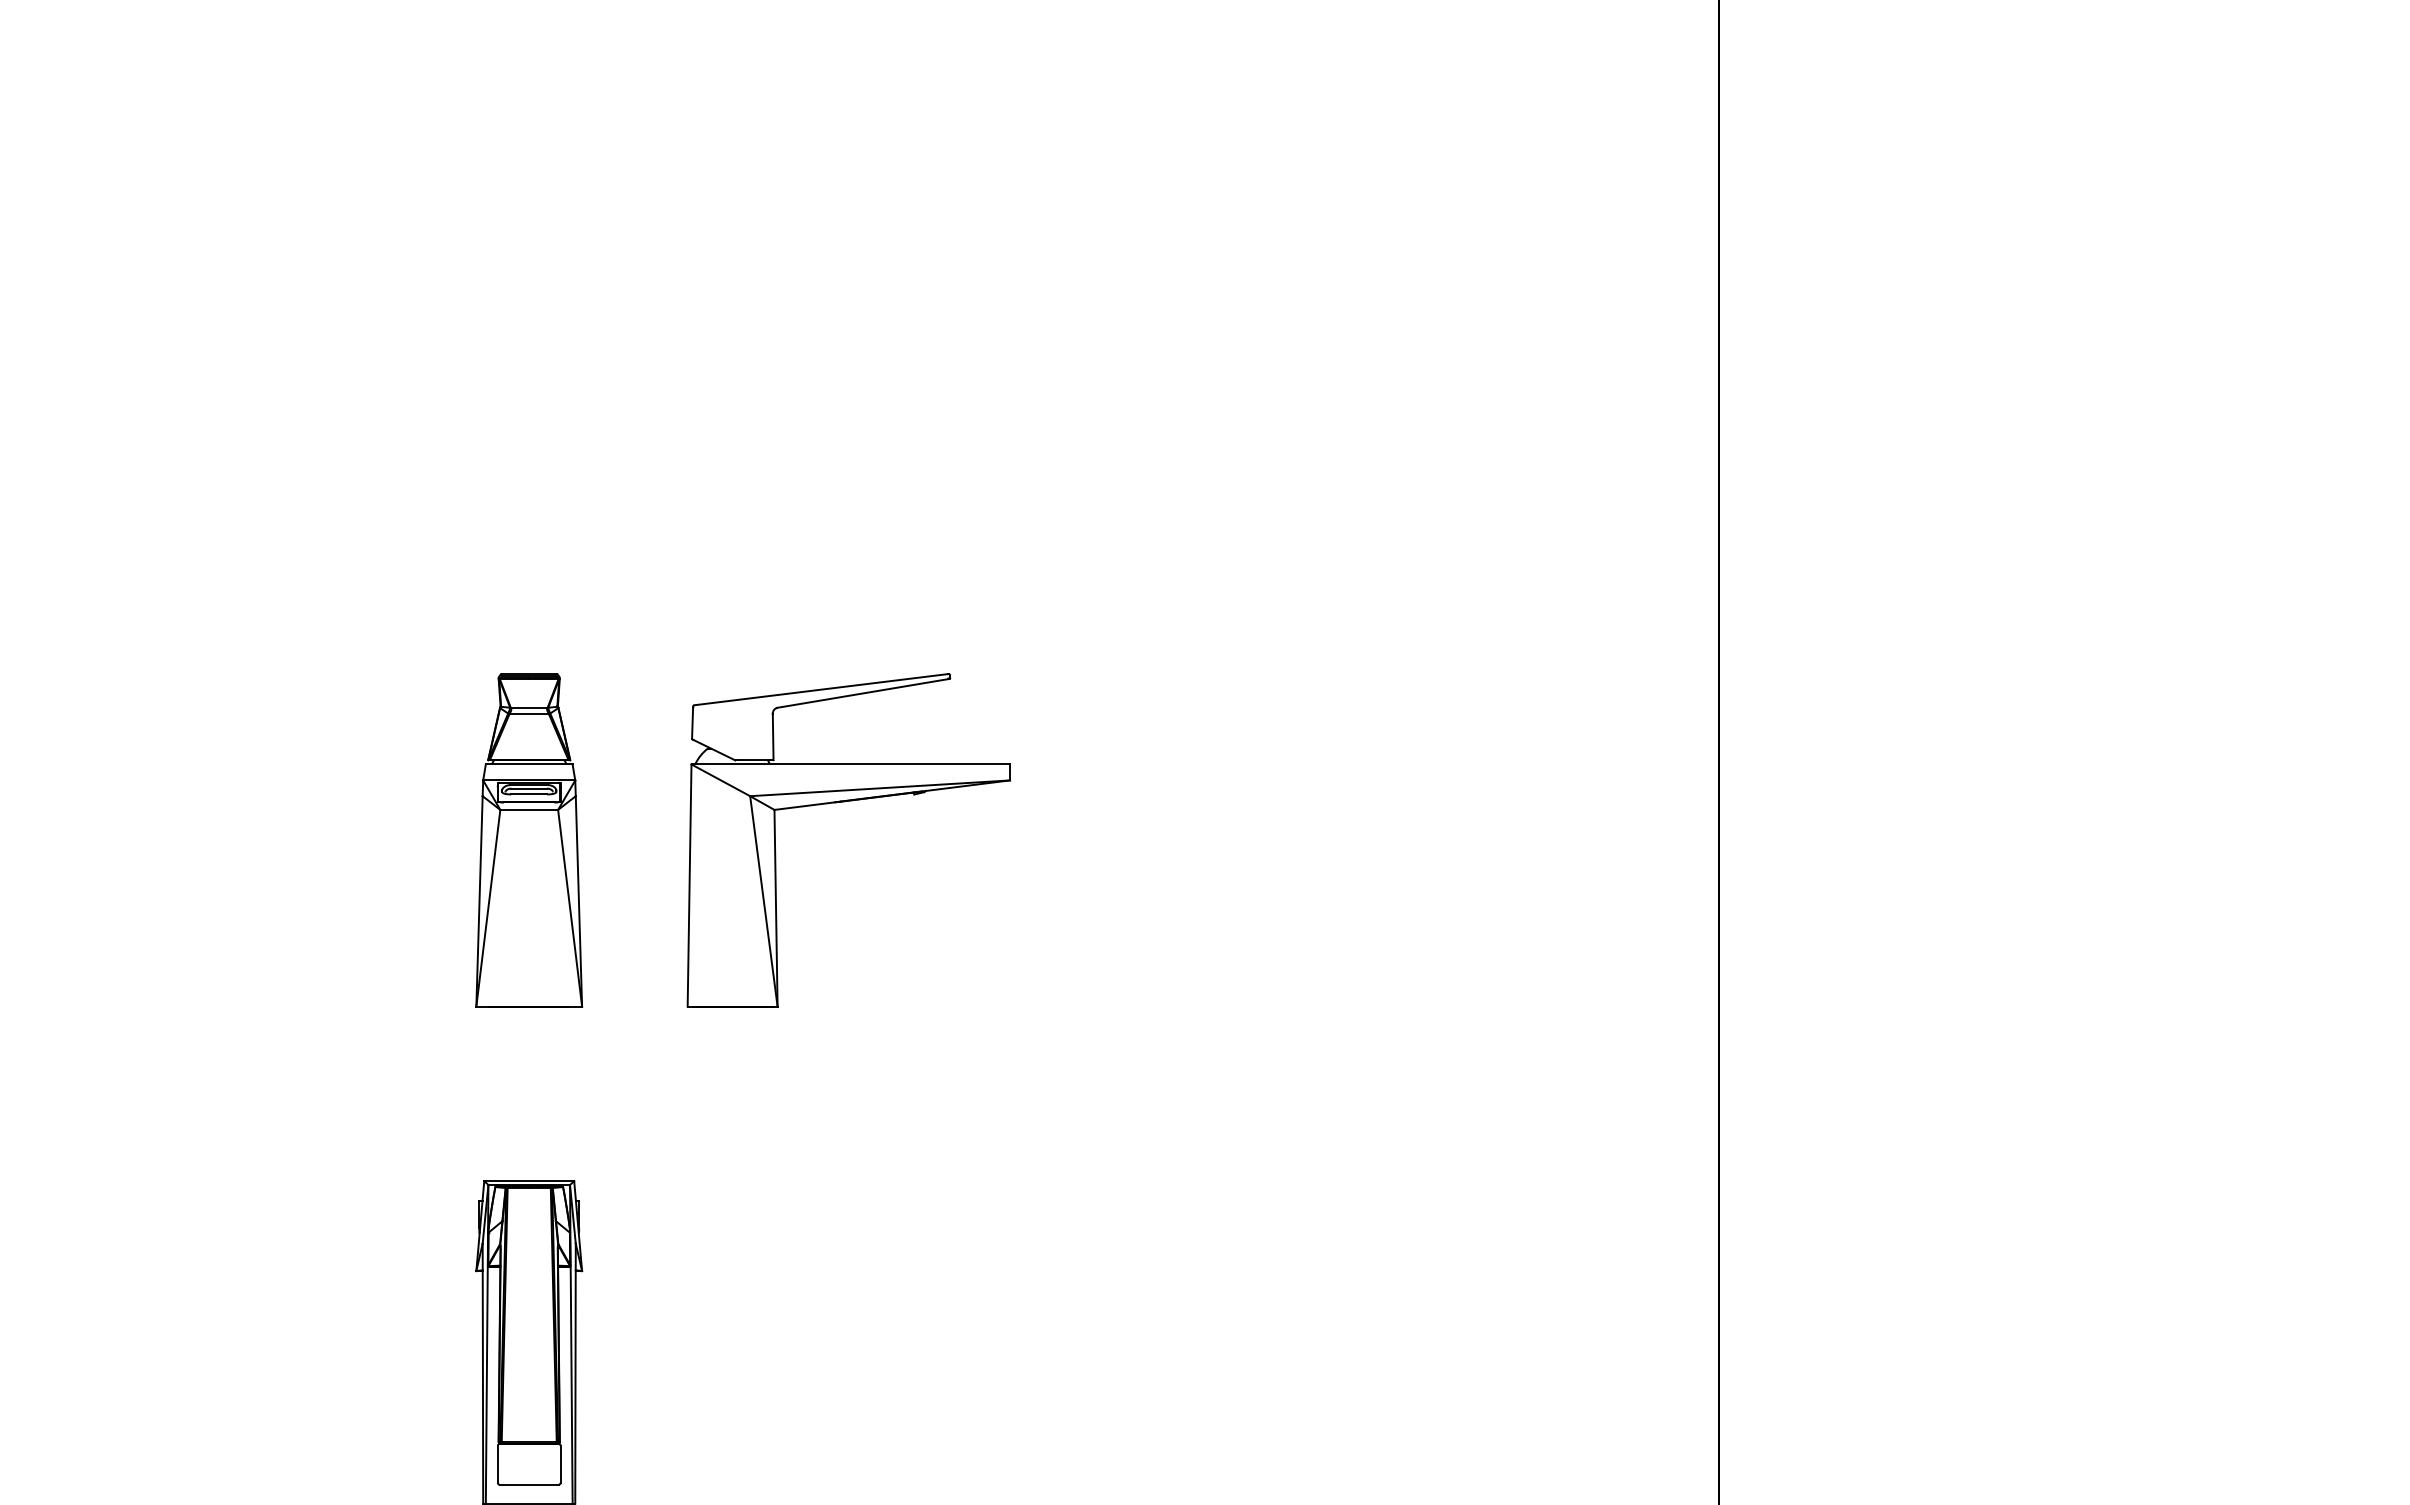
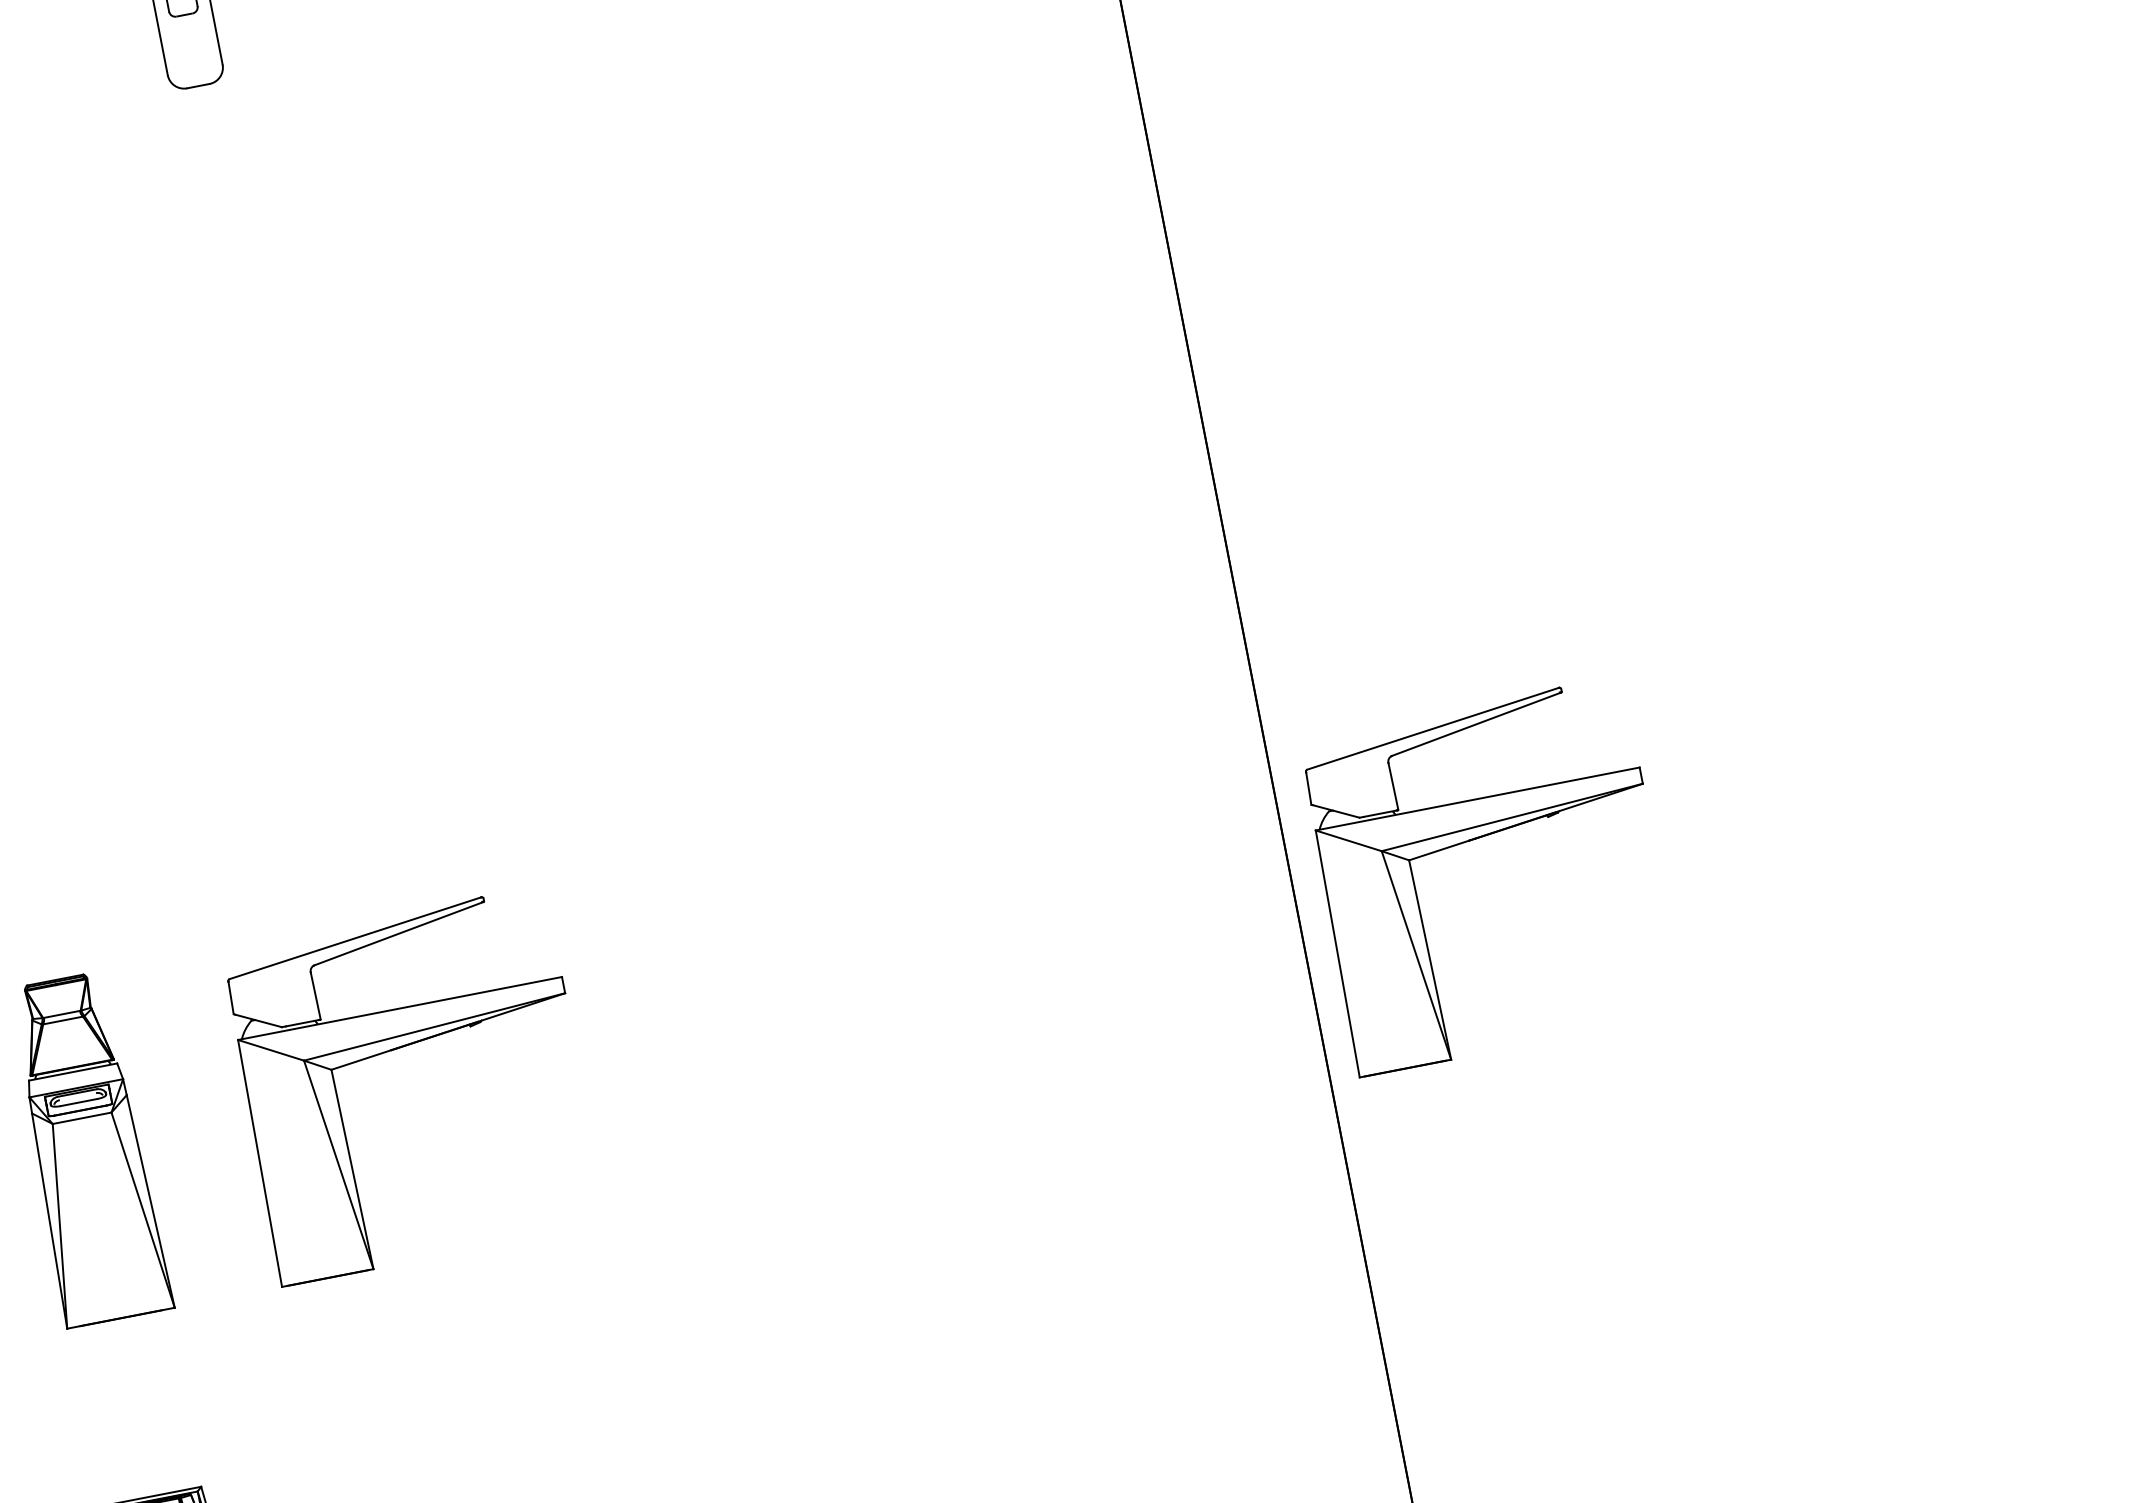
line: (529, 788) -> (78, 1096), removed
part: (1904, 802) -> (1478, 838), added

